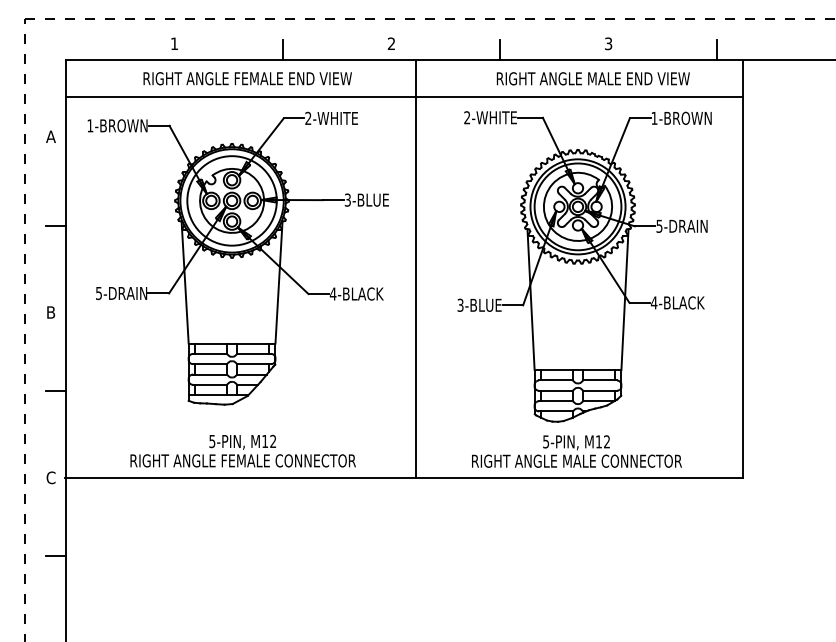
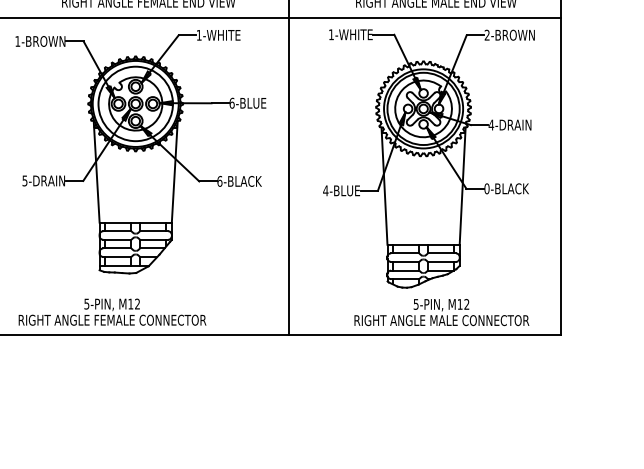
text: (308, 117) -> (199, 34), 2-WHITE -> 1-WHITE
text: (467, 117) -> (331, 34), 2-WHITE -> 1-WHITE
text: (654, 117) -> (487, 34), 1-BROWN -> 2-BROWN
text: (347, 199) -> (231, 102), 3-BLUE -> 6-BLUE
text: (659, 225) -> (491, 124), 5-DRAIN -> 4-DRAIN
text: (332, 293) -> (219, 180), 4-BLACK -> 6-BLACK
text: (653, 302) -> (486, 188), 4-BLACK -> 0-BLACK
text: (460, 304) -> (325, 190), 3-BLUE -> 4-BLUE
text: (242, 450) -> (111, 311), moved
text: (576, 451) -> (441, 312), moved

